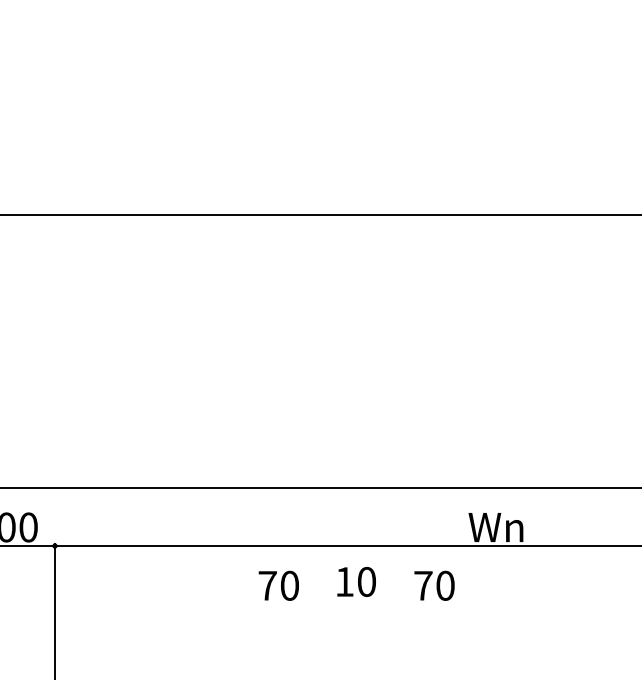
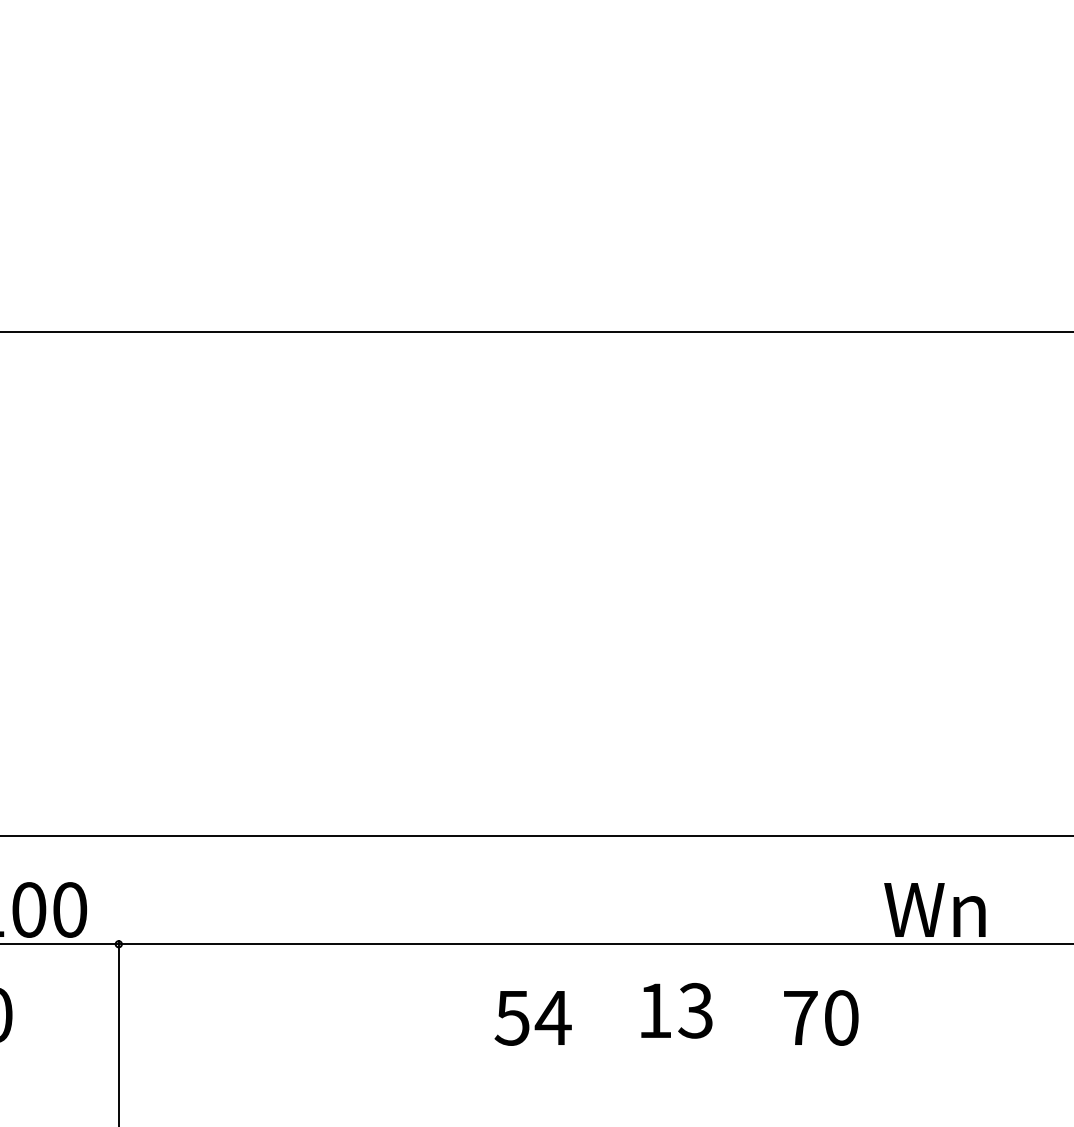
text: (366, 581) -> (695, 1009), 10 -> 13
text: (278, 585) -> (532, 1017), 70 -> 54

